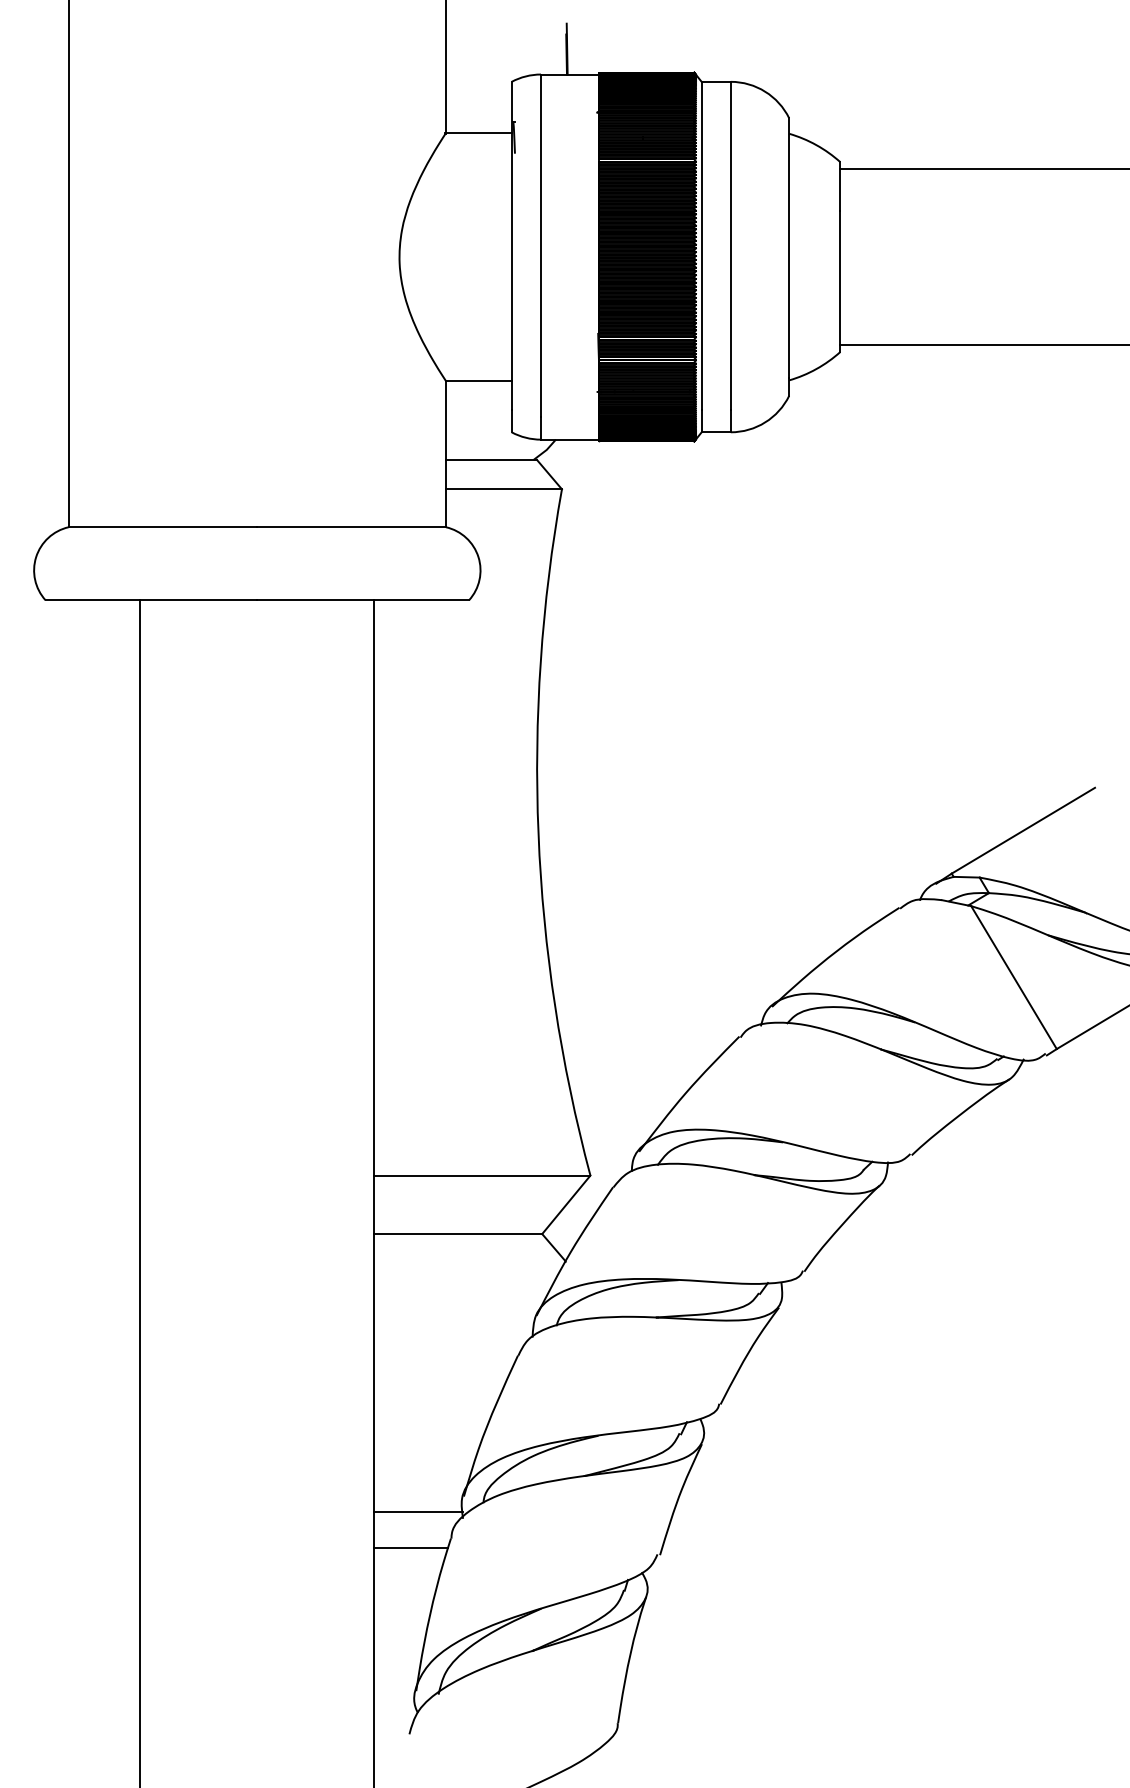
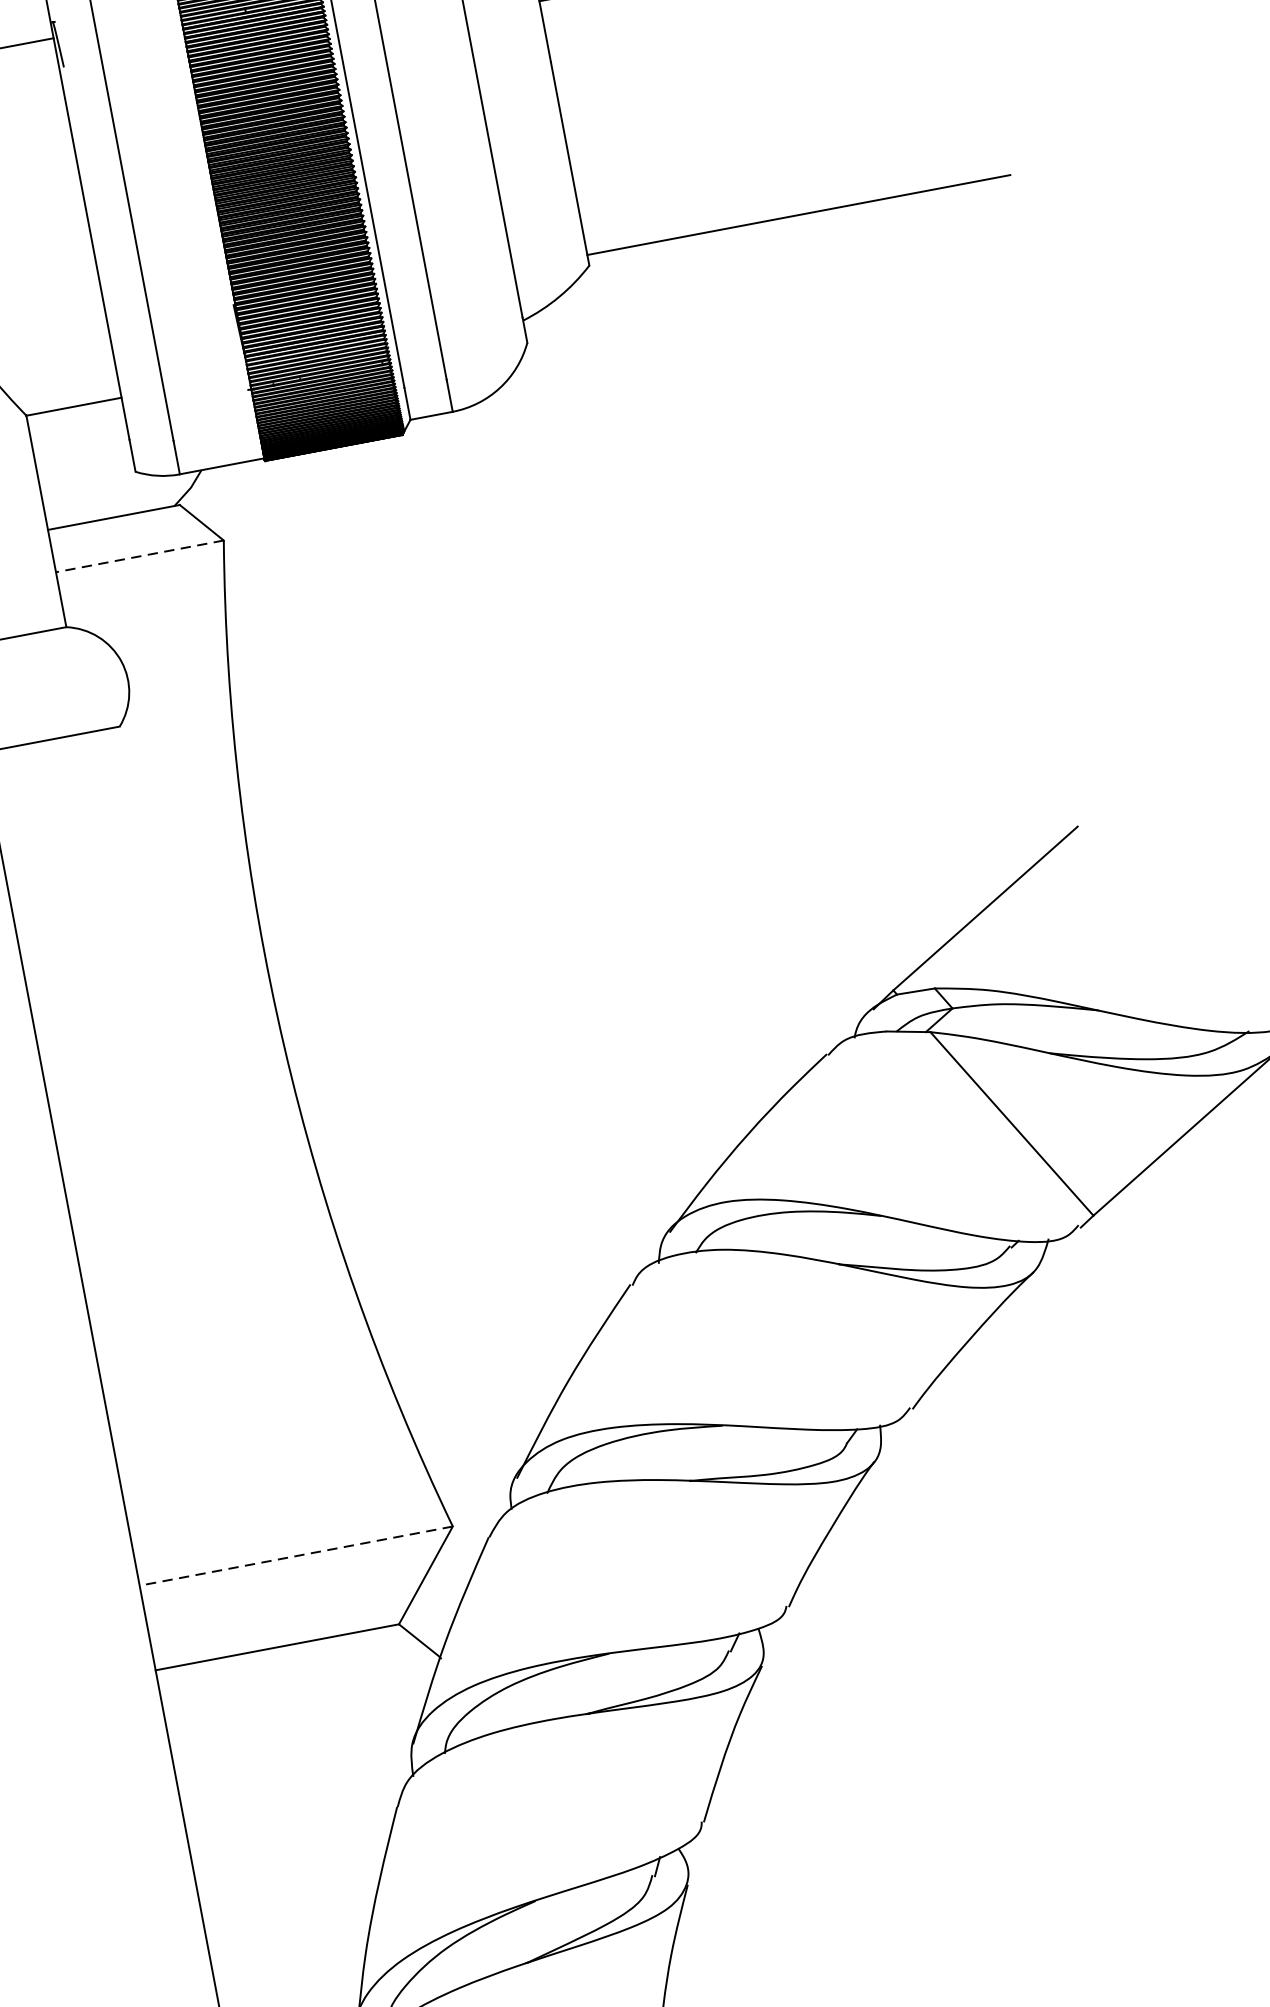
line: (504, 489) -> (140, 556), solid -> dashed
line: (481, 1175) -> (295, 1556), solid -> dashed

